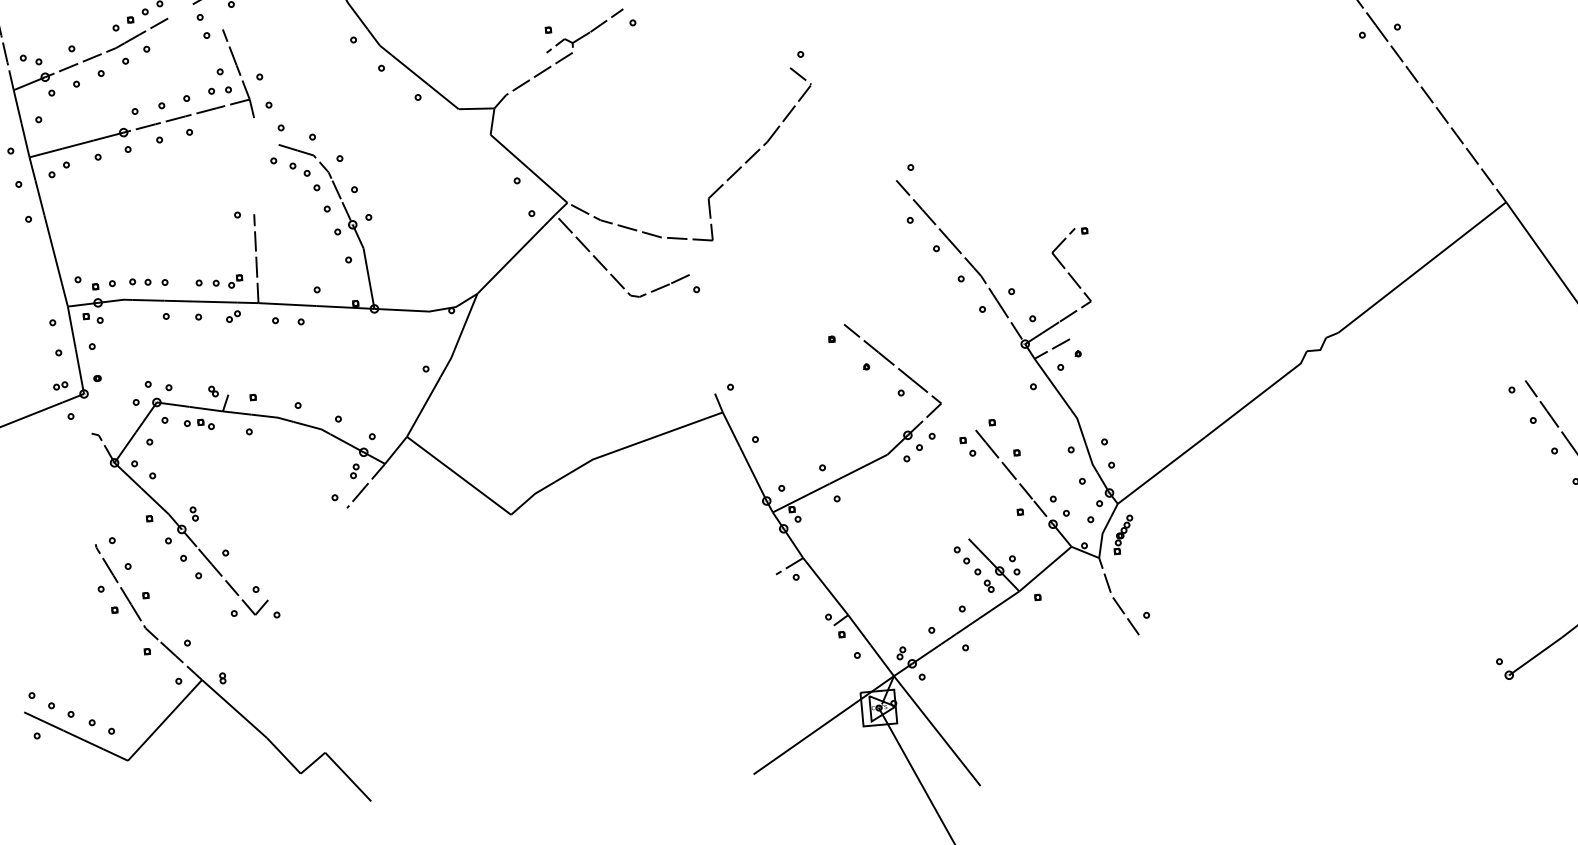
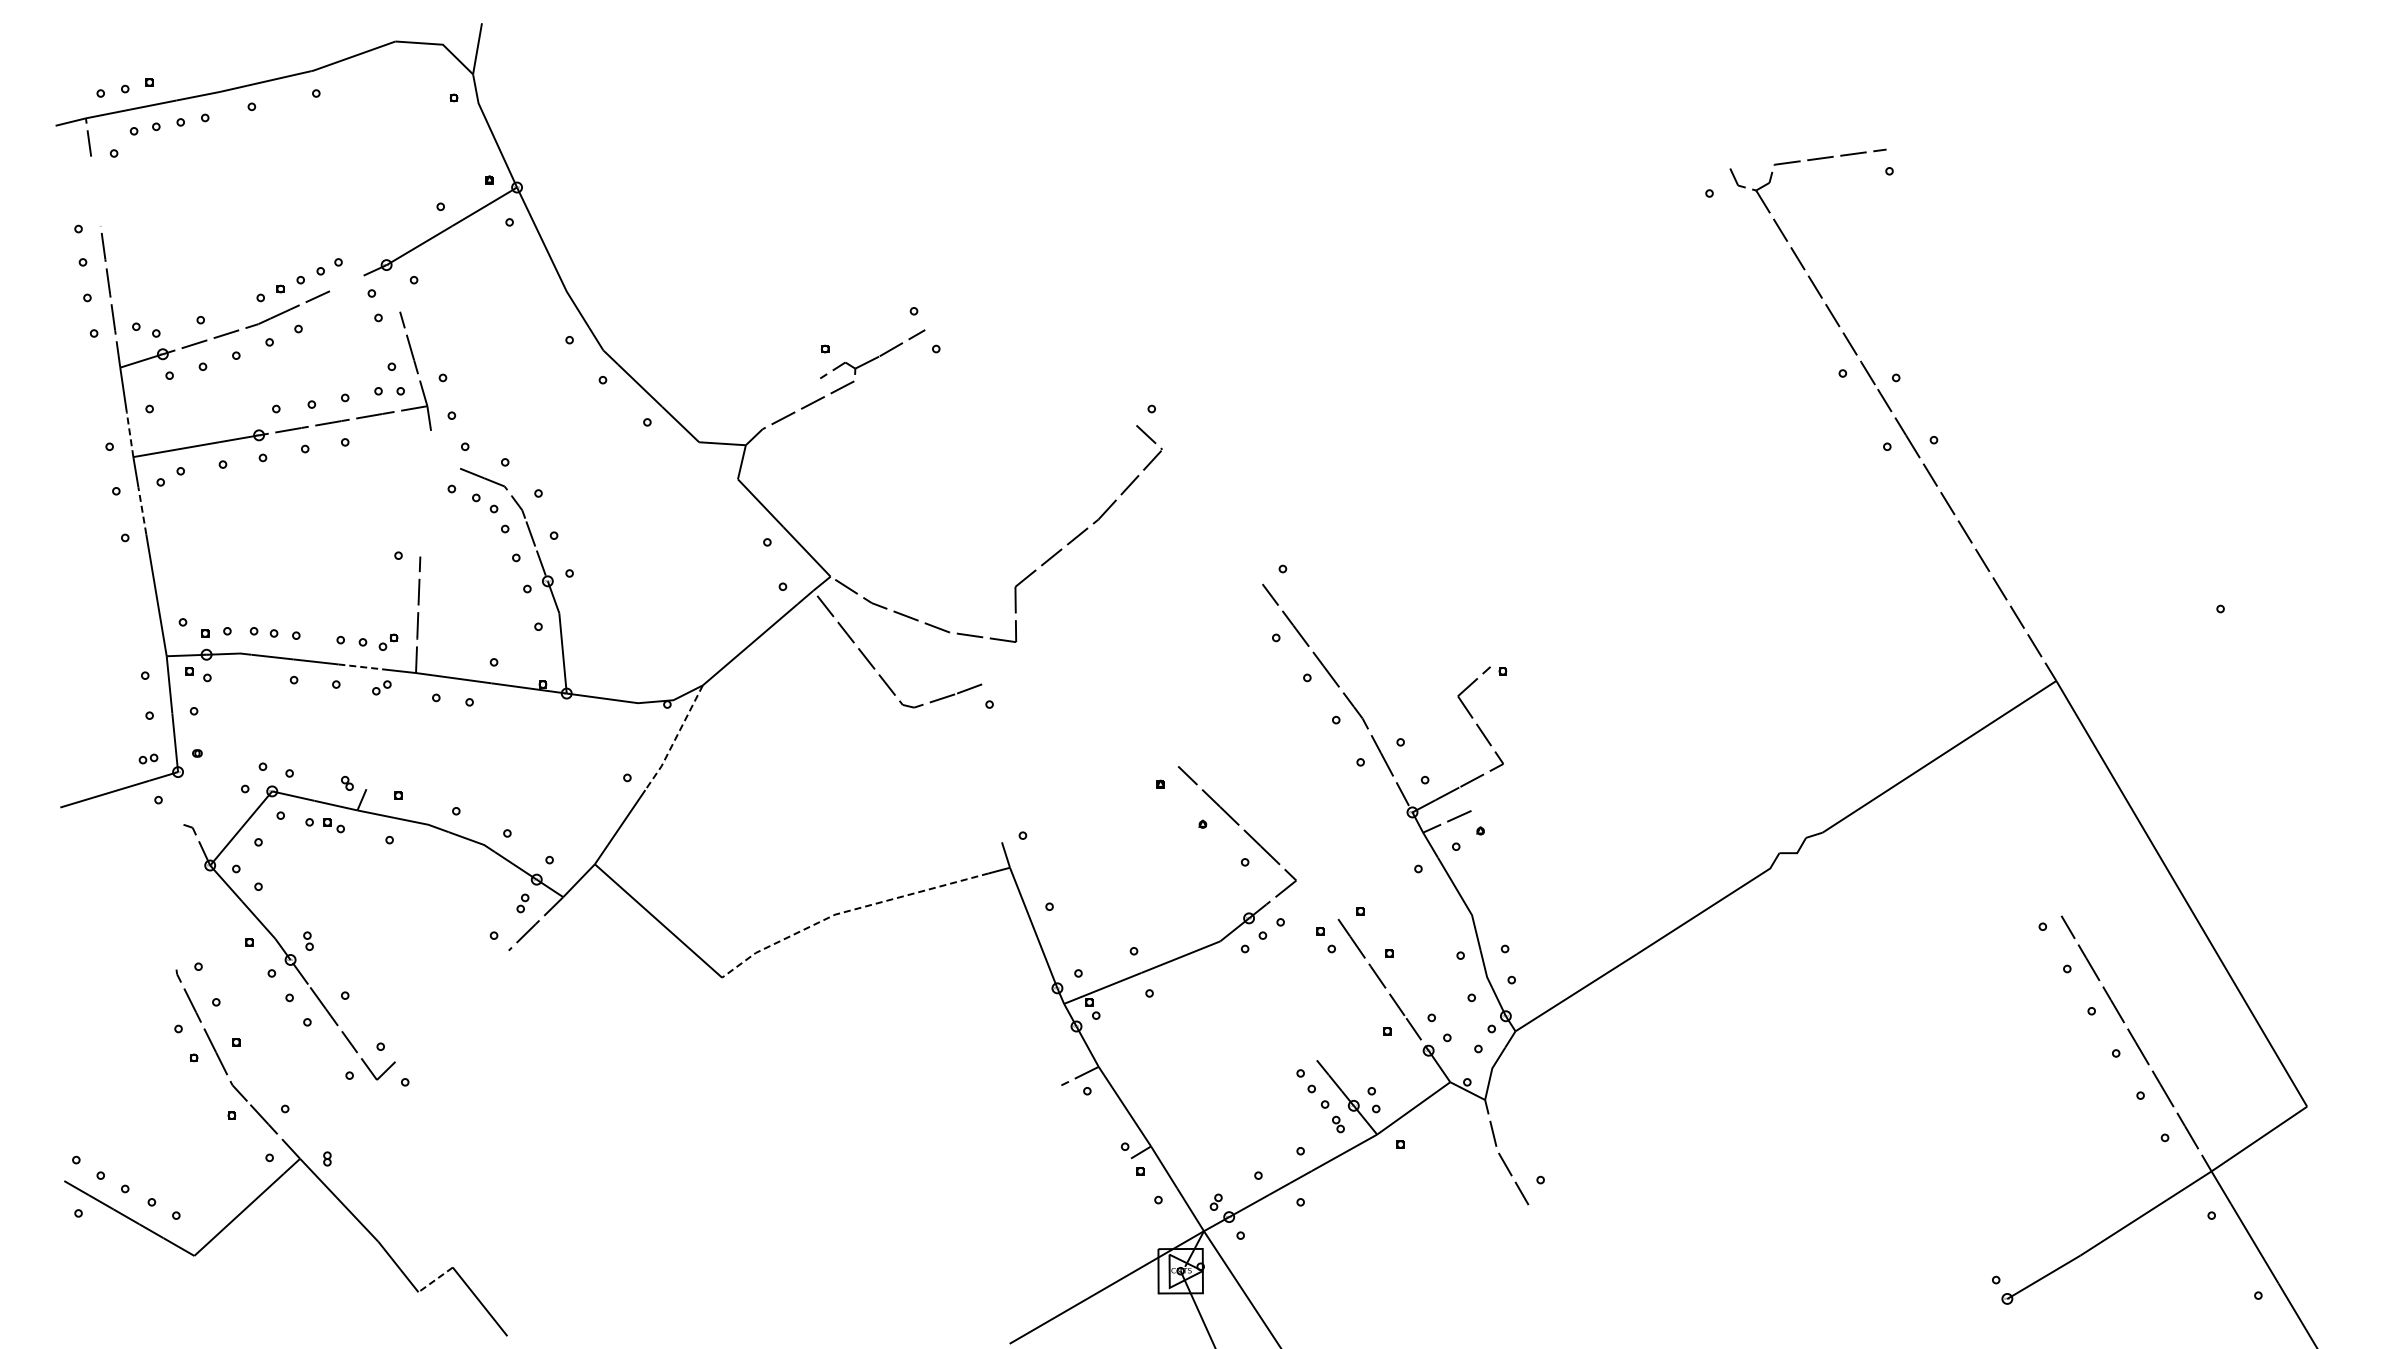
line: (25, 140) -> (130, 434), solid -> dashed
line: (39, 197) -> (142, 510), solid -> dashed
line: (218, 302) -> (363, 667), solid -> dashed
line: (460, 336) -> (675, 739), solid -> dashed
line: (602, 456) -> (847, 911), solid -> dashed
part: (1123, 534) -> (1519, 1072), removed
line: (312, 763) -> (435, 1280), solid -> dashed

